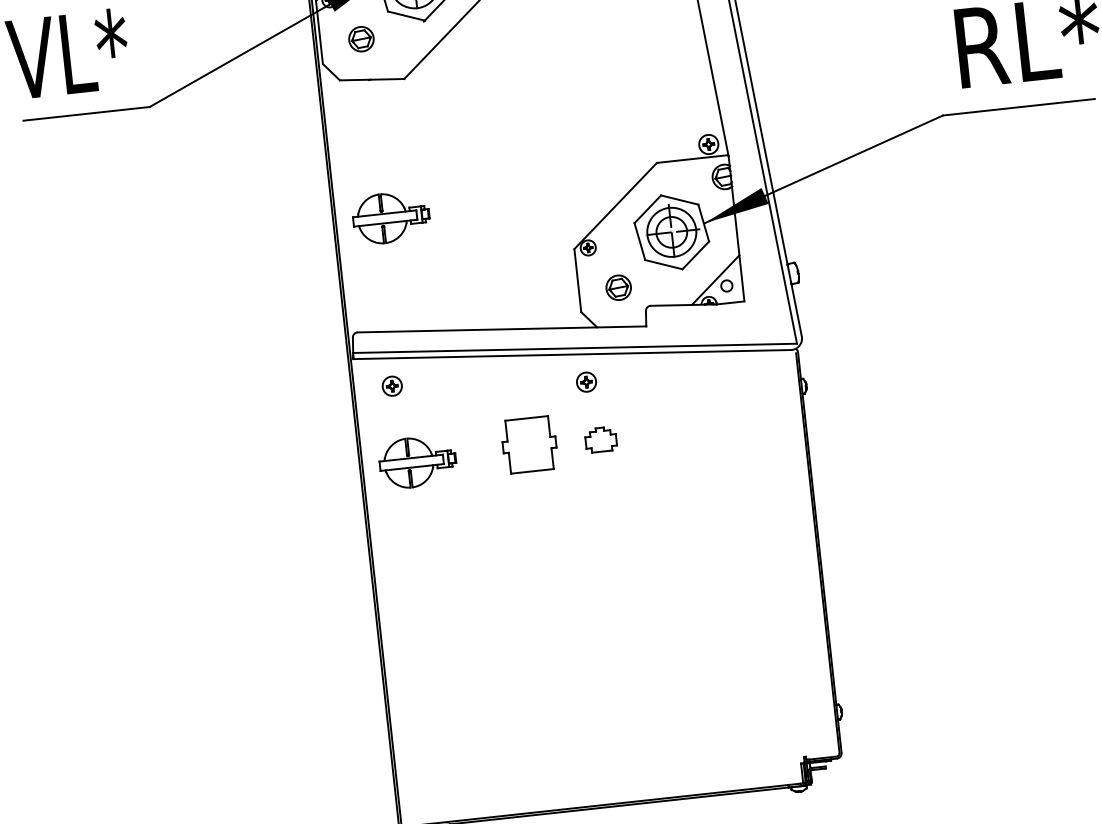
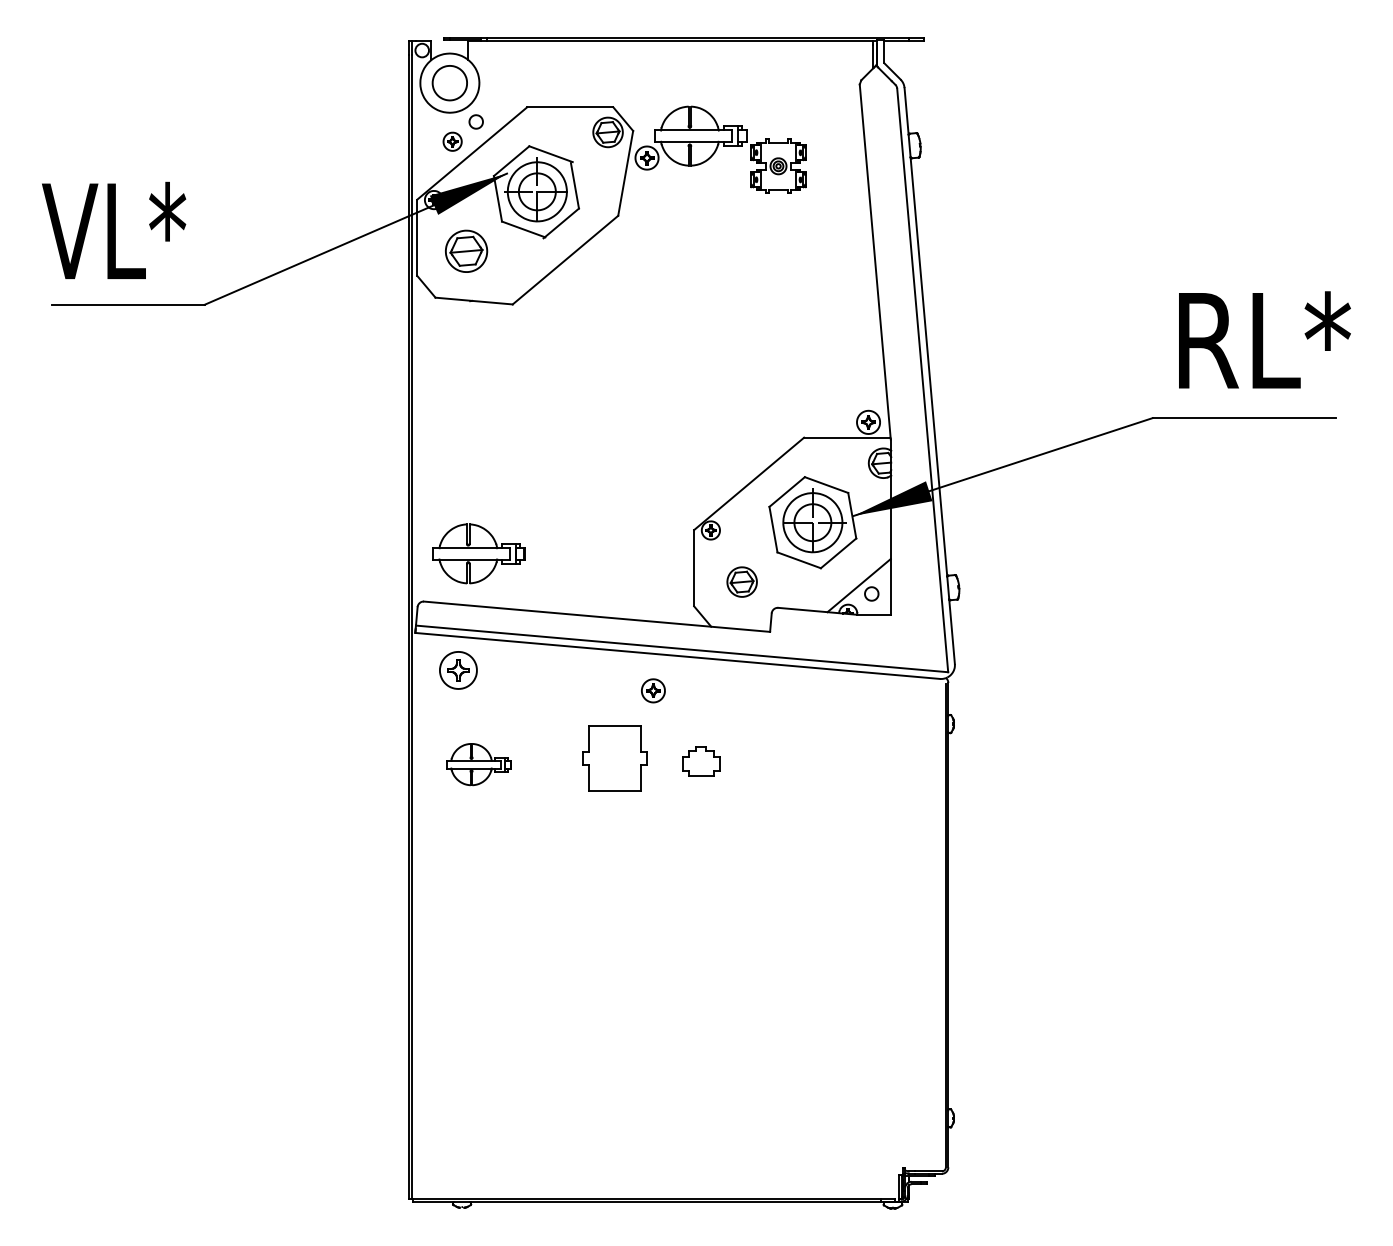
part: (361, 38) -> (466, 250), size x1.4
part: (390, 217) -> (478, 553), moved
part: (586, 381) -> (653, 690), moved
part: (392, 386) -> (458, 670), size x1.6
part: (417, 462) -> (478, 764), size x0.7

